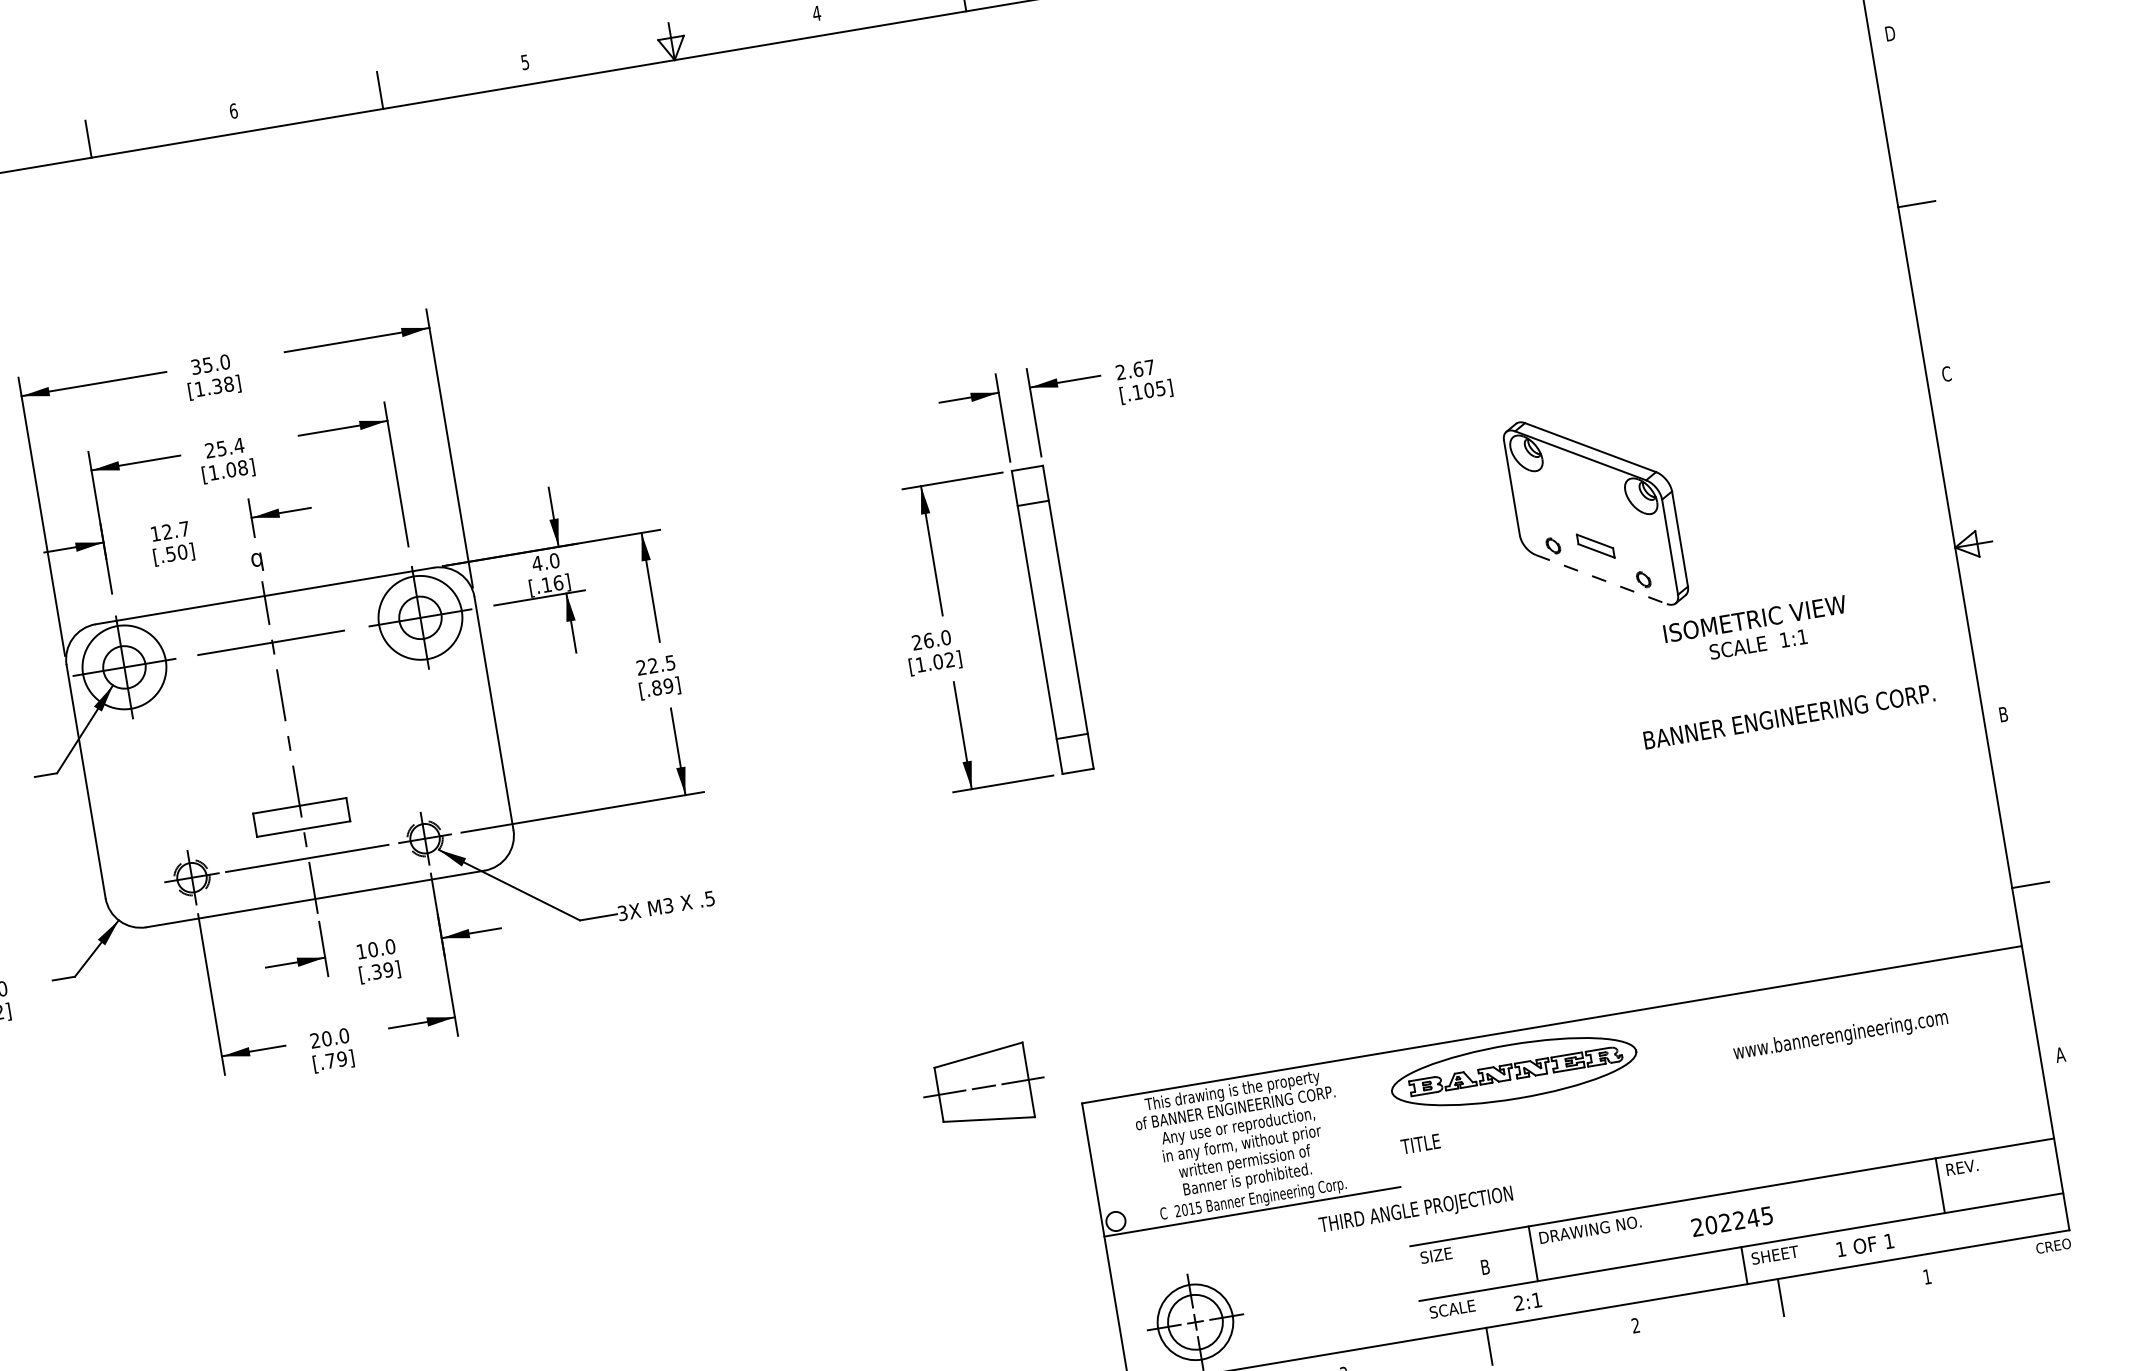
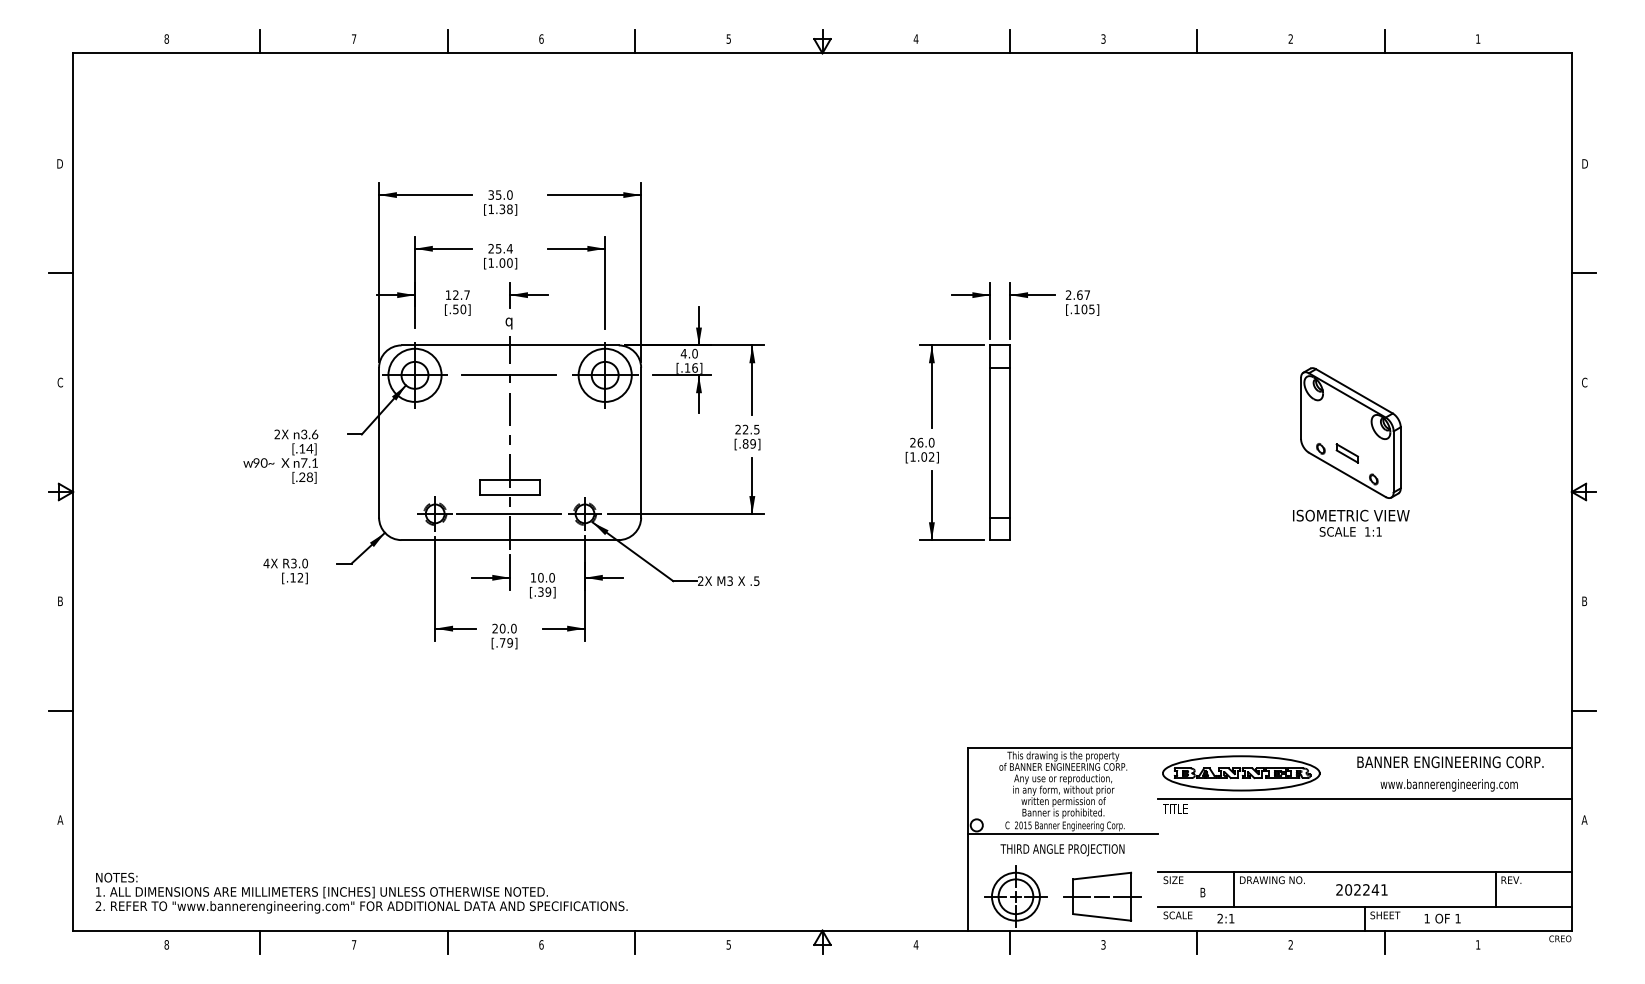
text: (242, 467) -> (509, 262), [1.08] -> [1.00]
line: (1601, 580) -> (1347, 475), dashed -> solid
text: (1757, 629) -> (1351, 522), moved
text: (1789, 716) -> (1450, 762), moved
text: (622, 913) -> (700, 581), 3X -> 2X
line: (1712, 1080) -> (1364, 799), added
part: (984, 1086) -> (1102, 896), moved
text: (1416, 1211) -> (1062, 850), moved
text: (1767, 1215) -> (1384, 889), 202245 -> 202241

